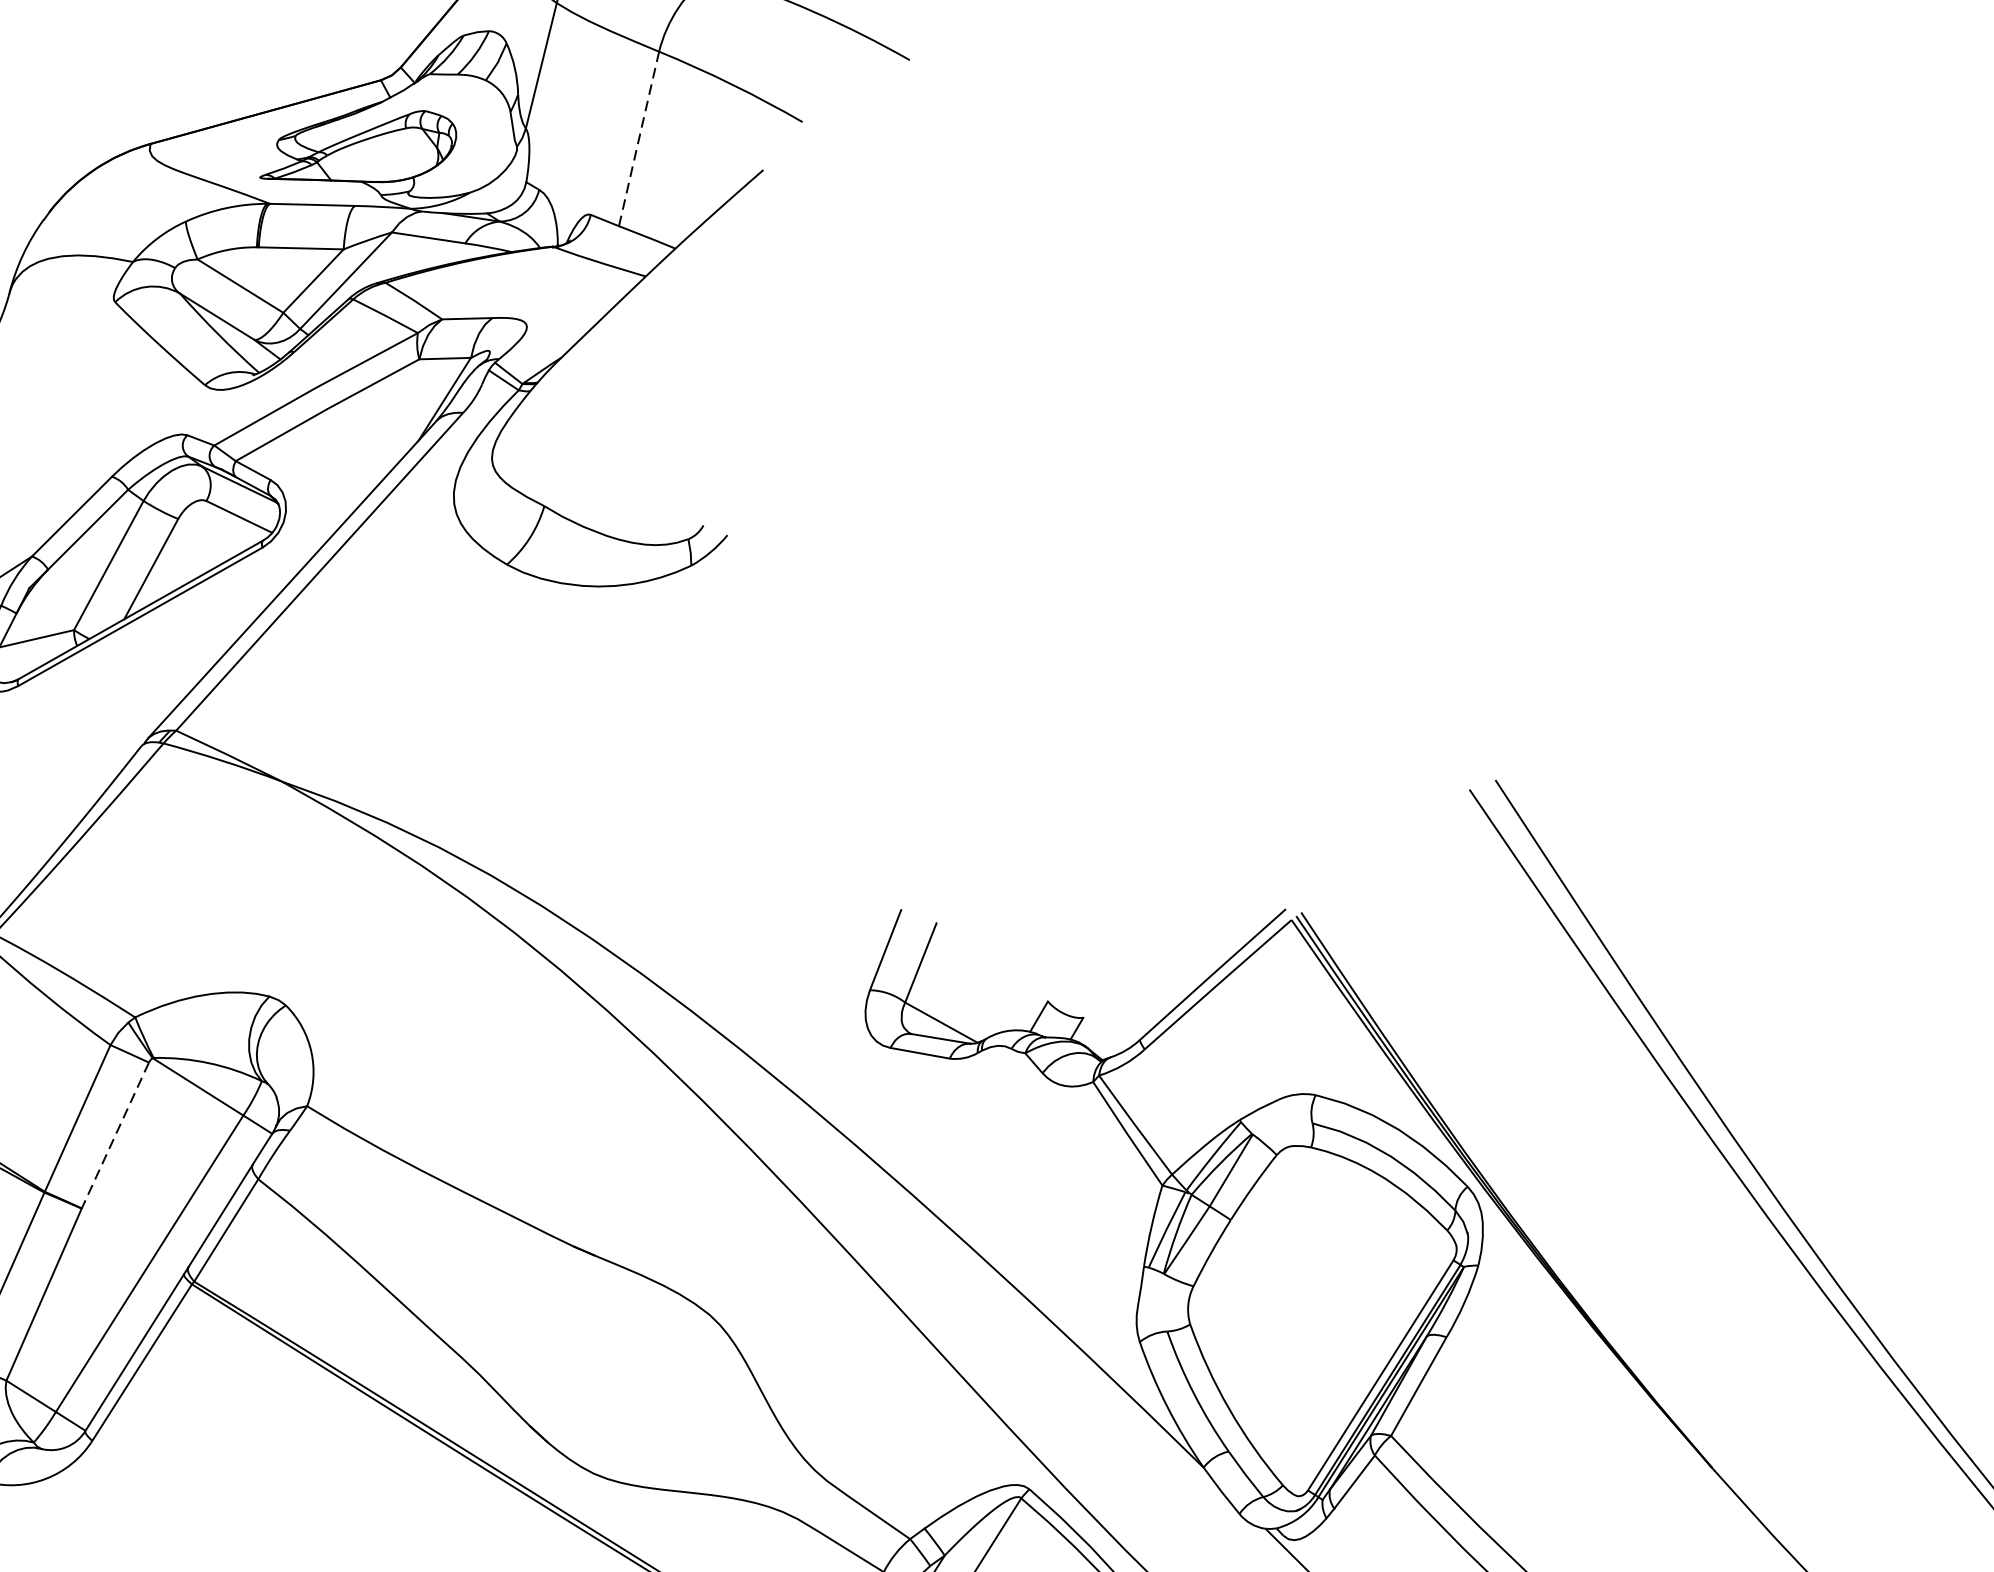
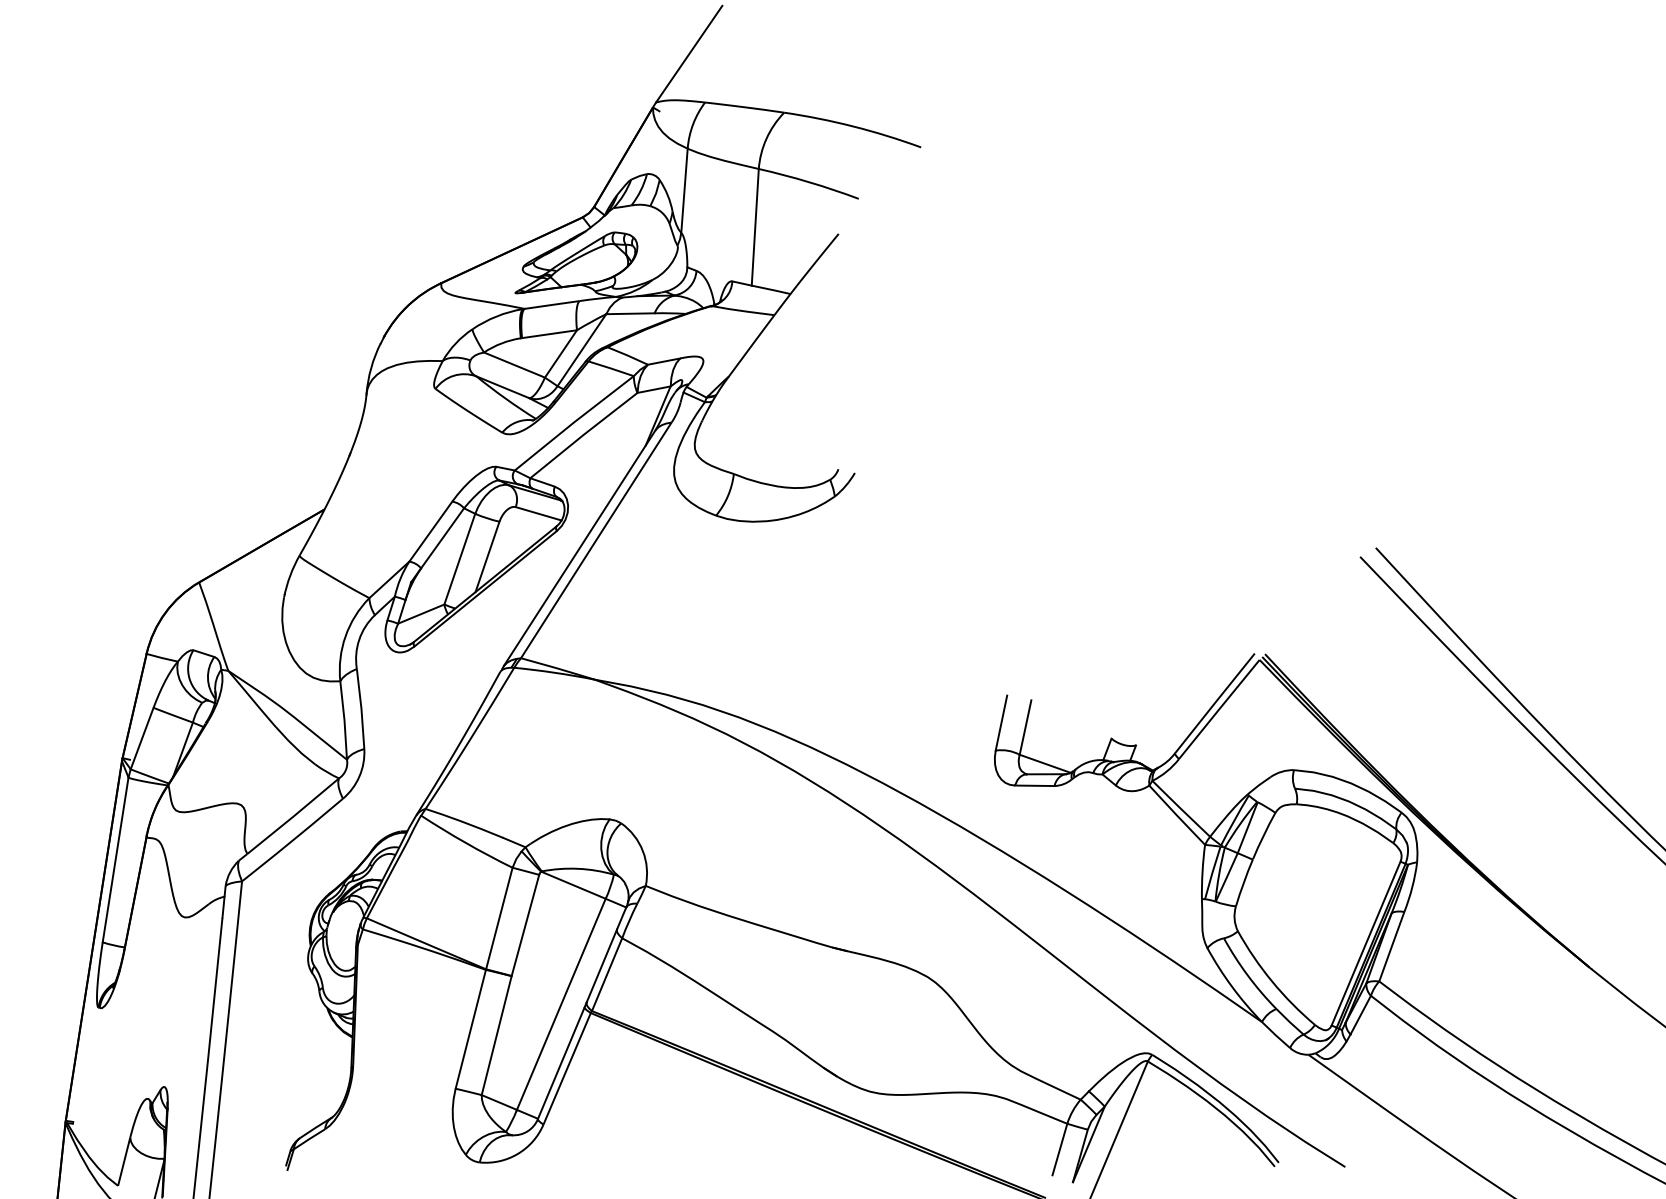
line: (639, 137) -> (755, 226), dashed -> solid
line: (115, 1135) -> (525, 925), dashed -> solid

